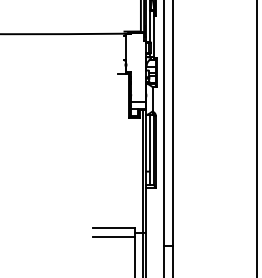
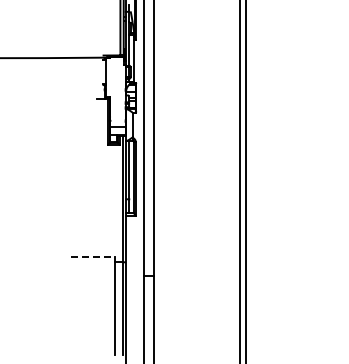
line: (113, 227) -> (92, 256), solid -> dashed
line: (113, 237) -> (92, 266), removed

